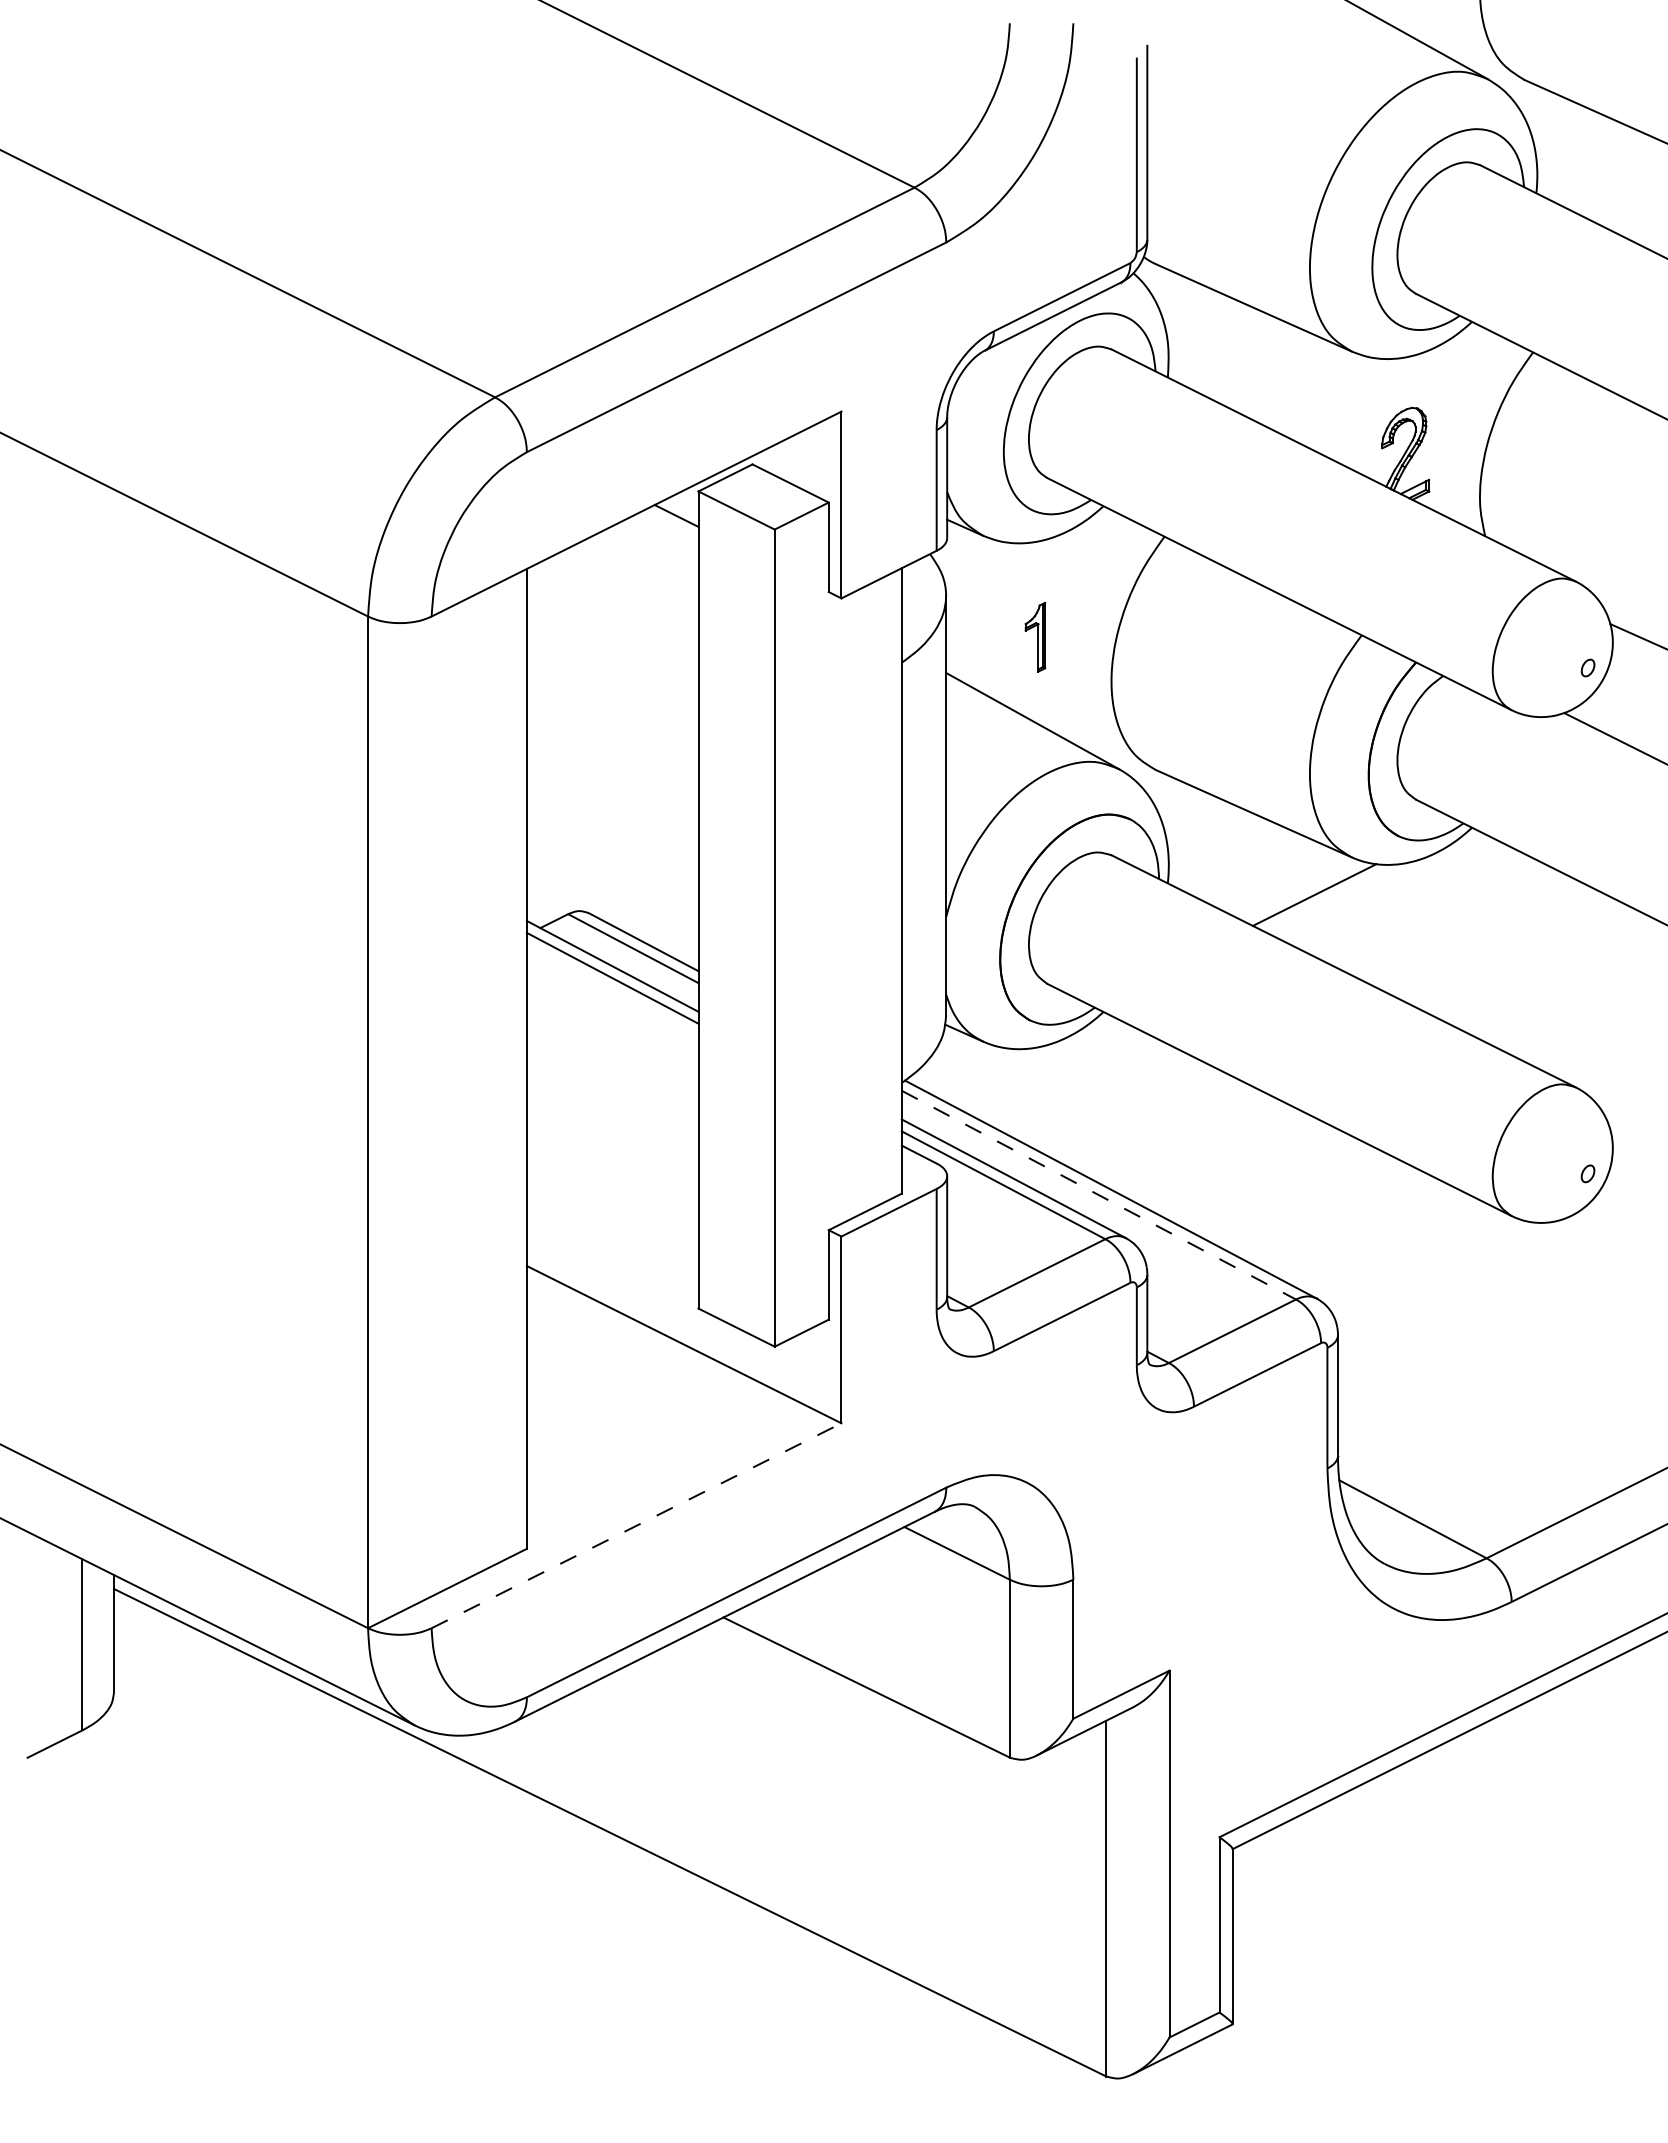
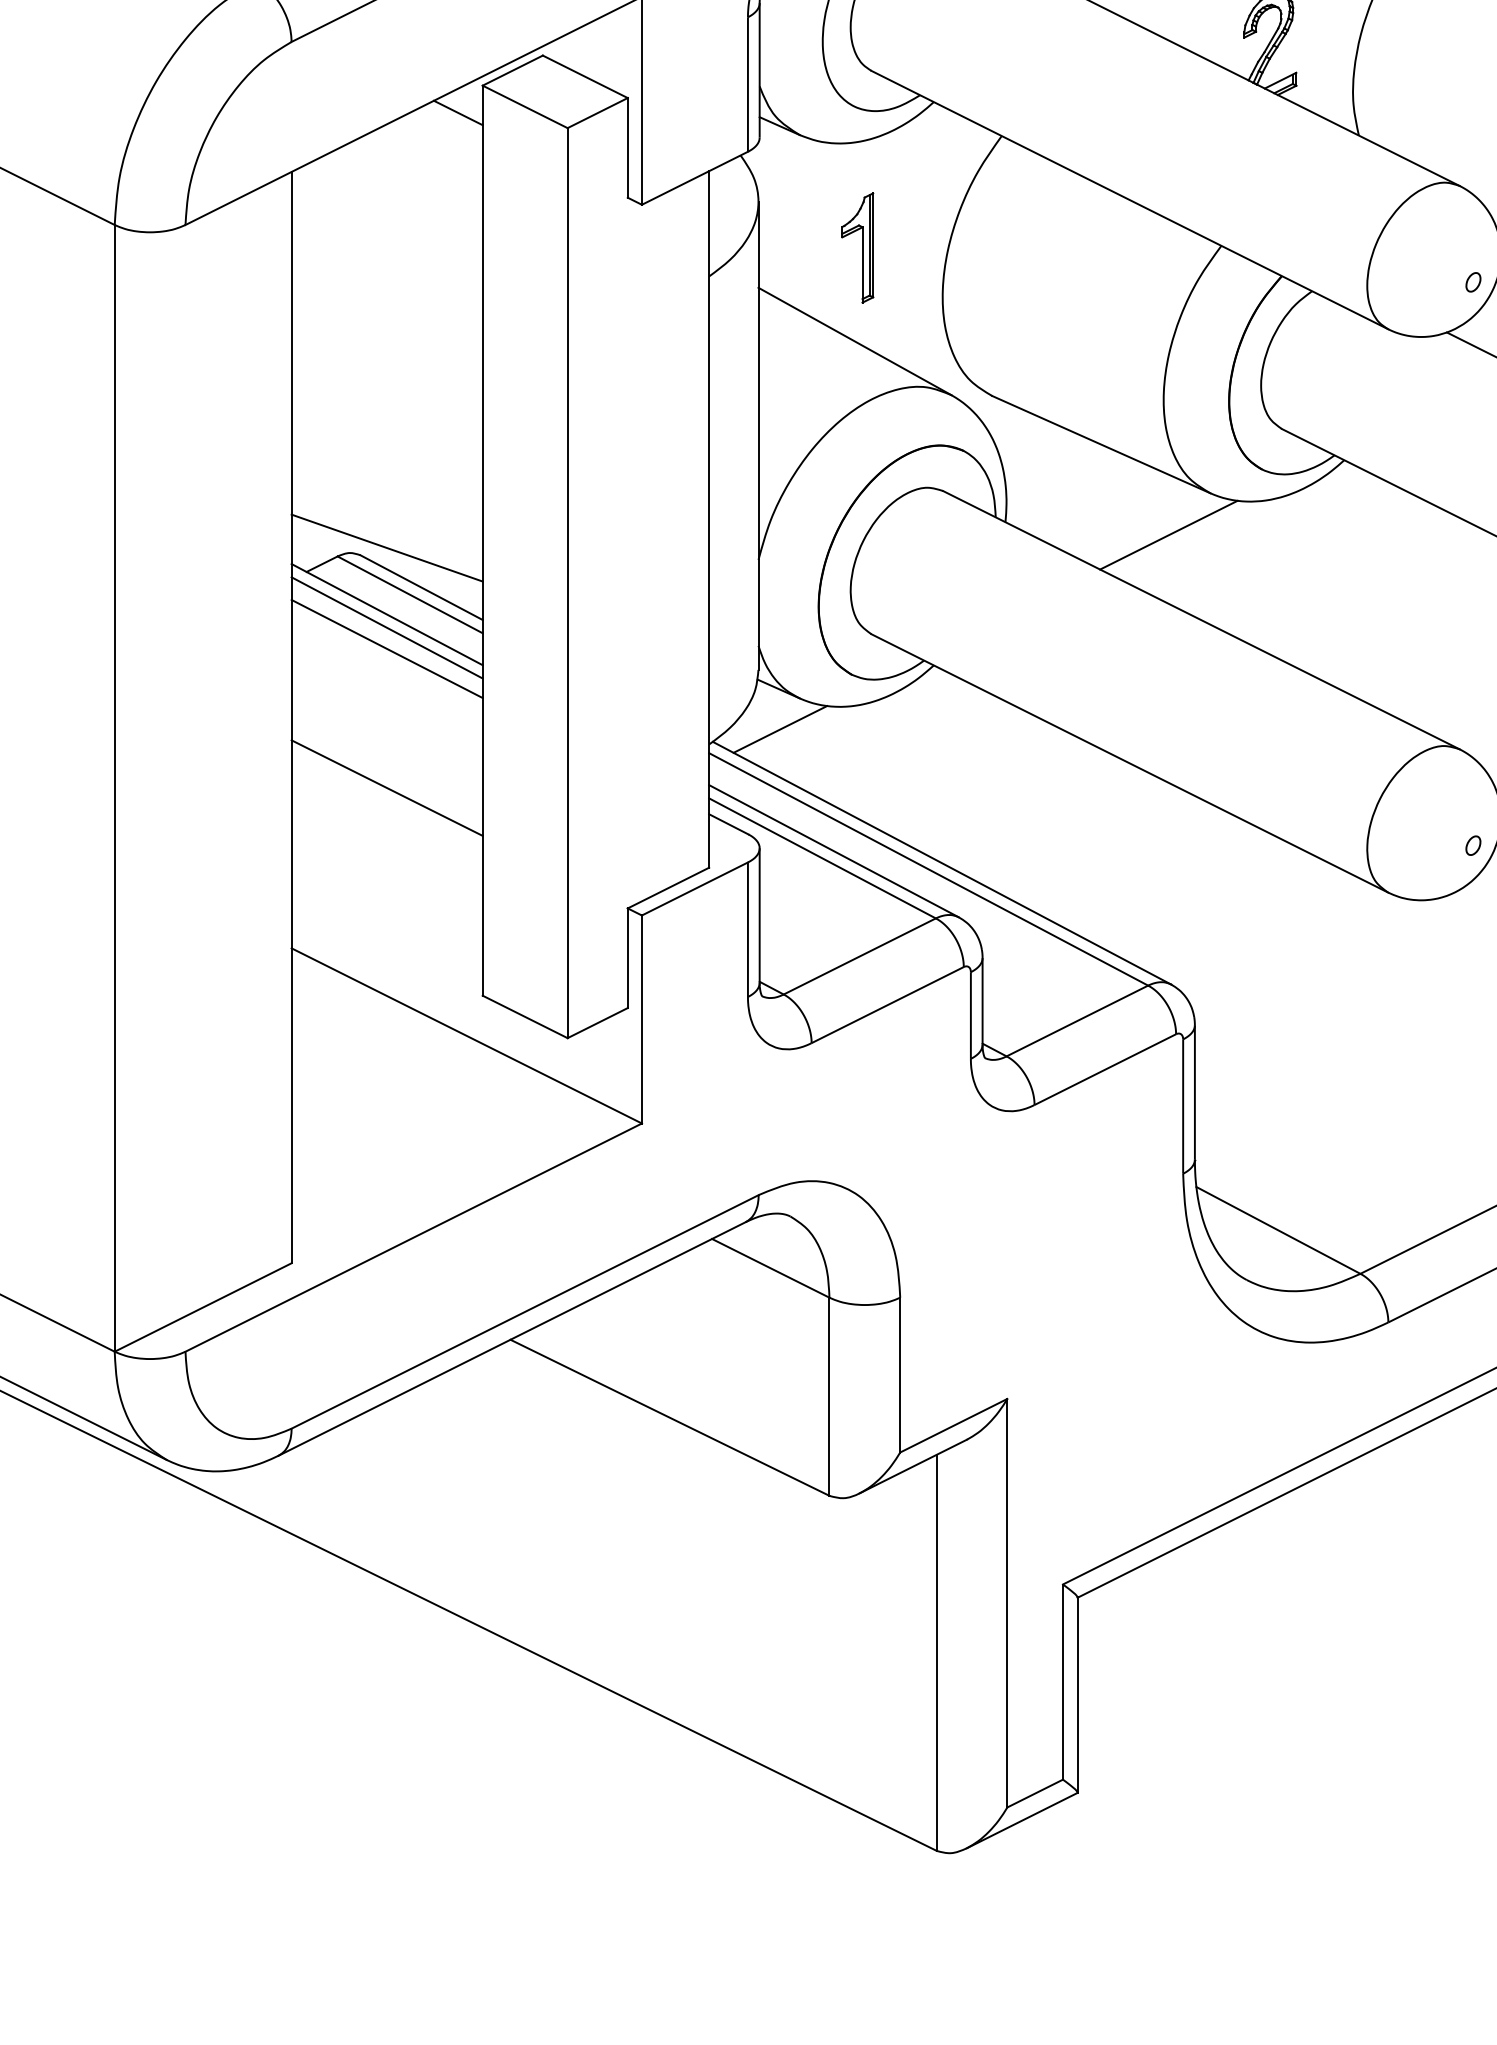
part: (1035, 637) -> (858, 248), size x1.43
line: (612, 906) -> (386, 547), added
line: (612, 997) -> (386, 649), added
line: (965, 1069) -> (780, 729), added
line: (612, 1122) -> (386, 788), added
line: (1099, 1195) -> (929, 869), dashed -> solid
line: (637, 1525) -> (414, 1237), dashed -> solid

